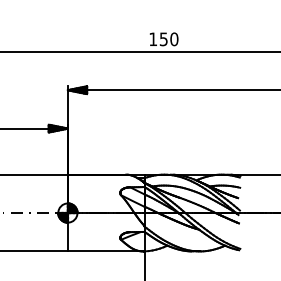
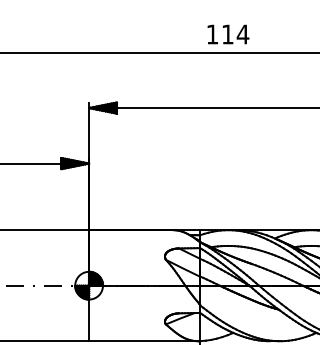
text: (168, 39) -> (234, 34), 150 -> 114

